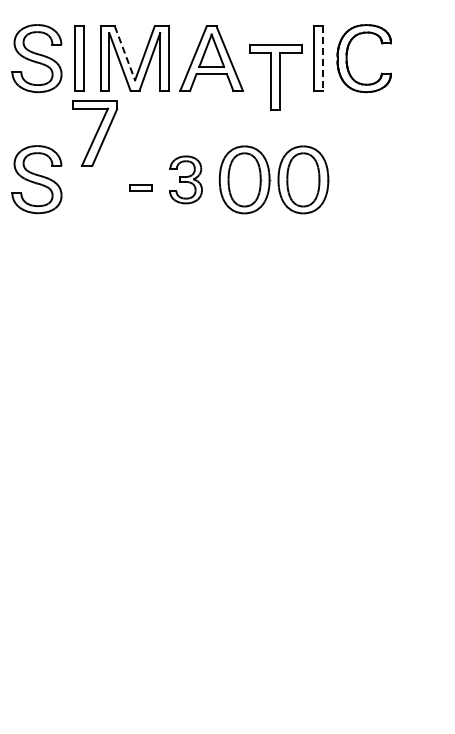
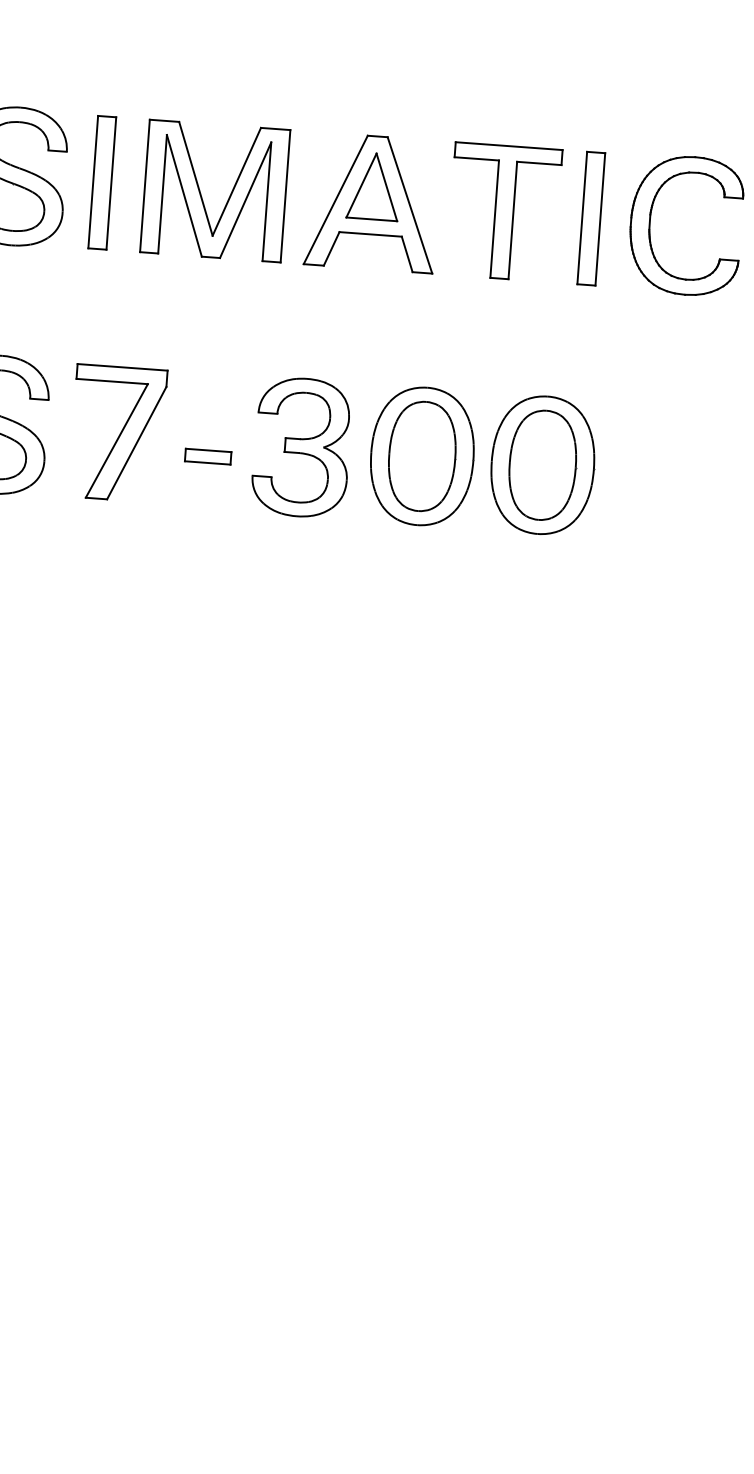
line: (124, 53) -> (194, 179), dashed -> solid
line: (322, 59) -> (600, 221), dashed -> solid
part: (275, 77) -> (503, 212), moved
part: (94, 133) -> (116, 433), moved
part: (185, 179) -> (301, 446), size x1.43

